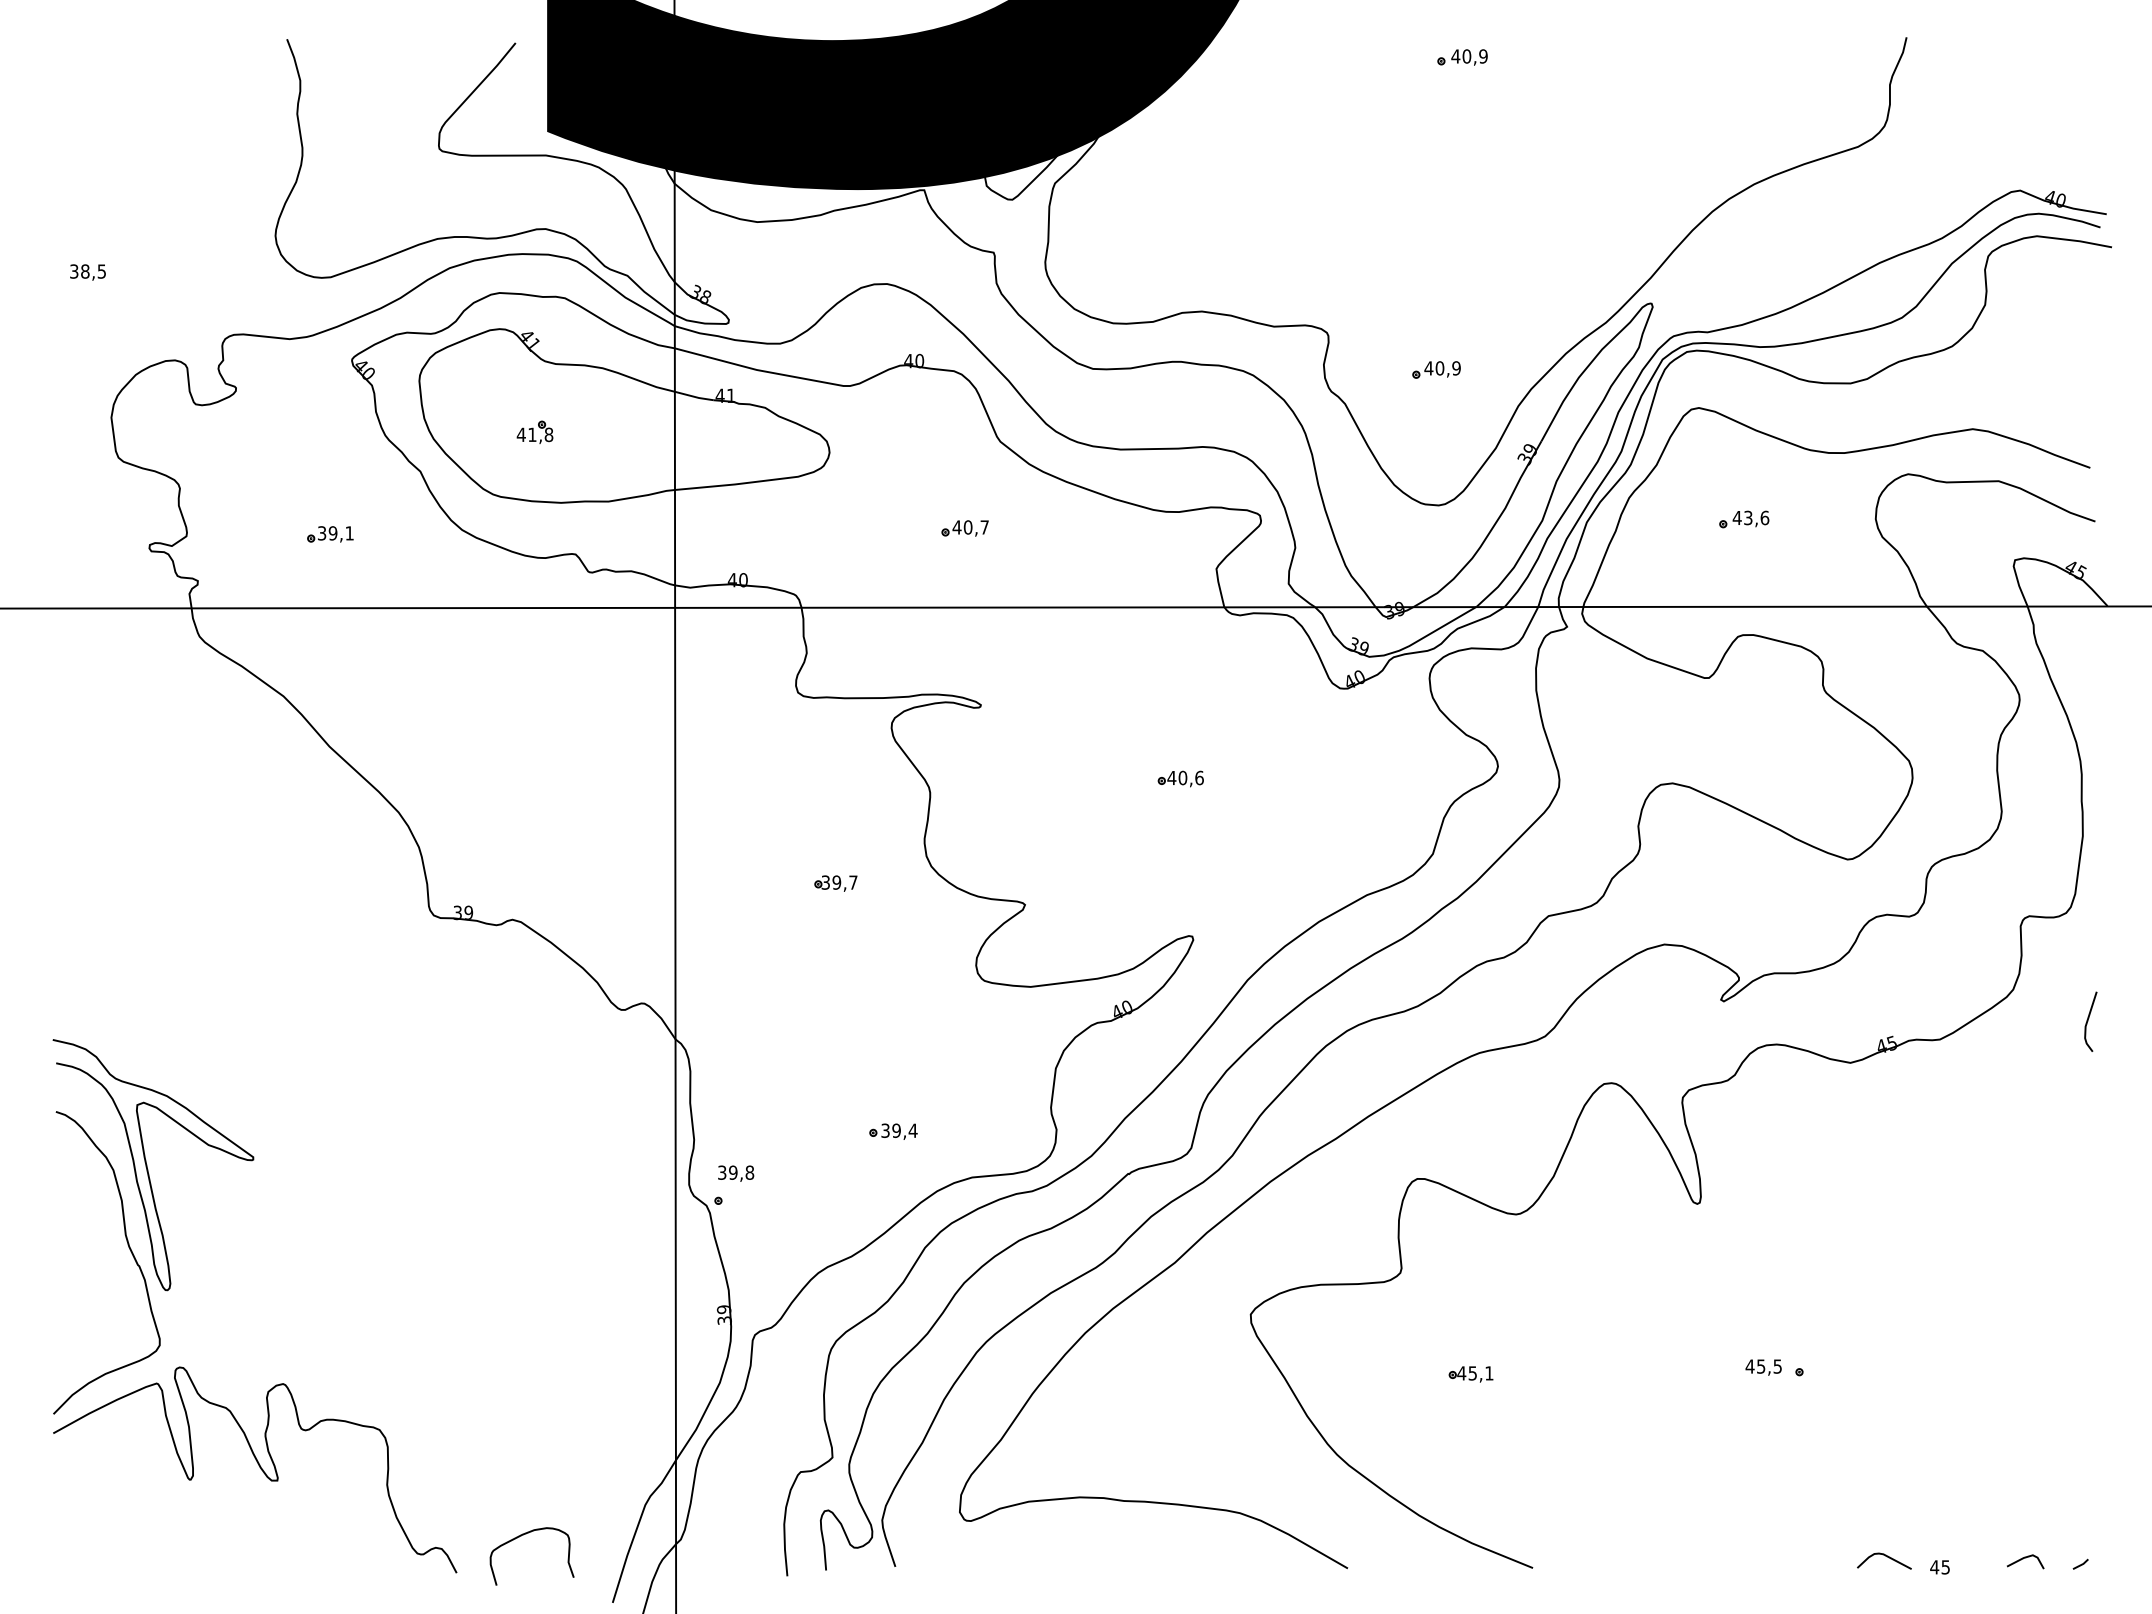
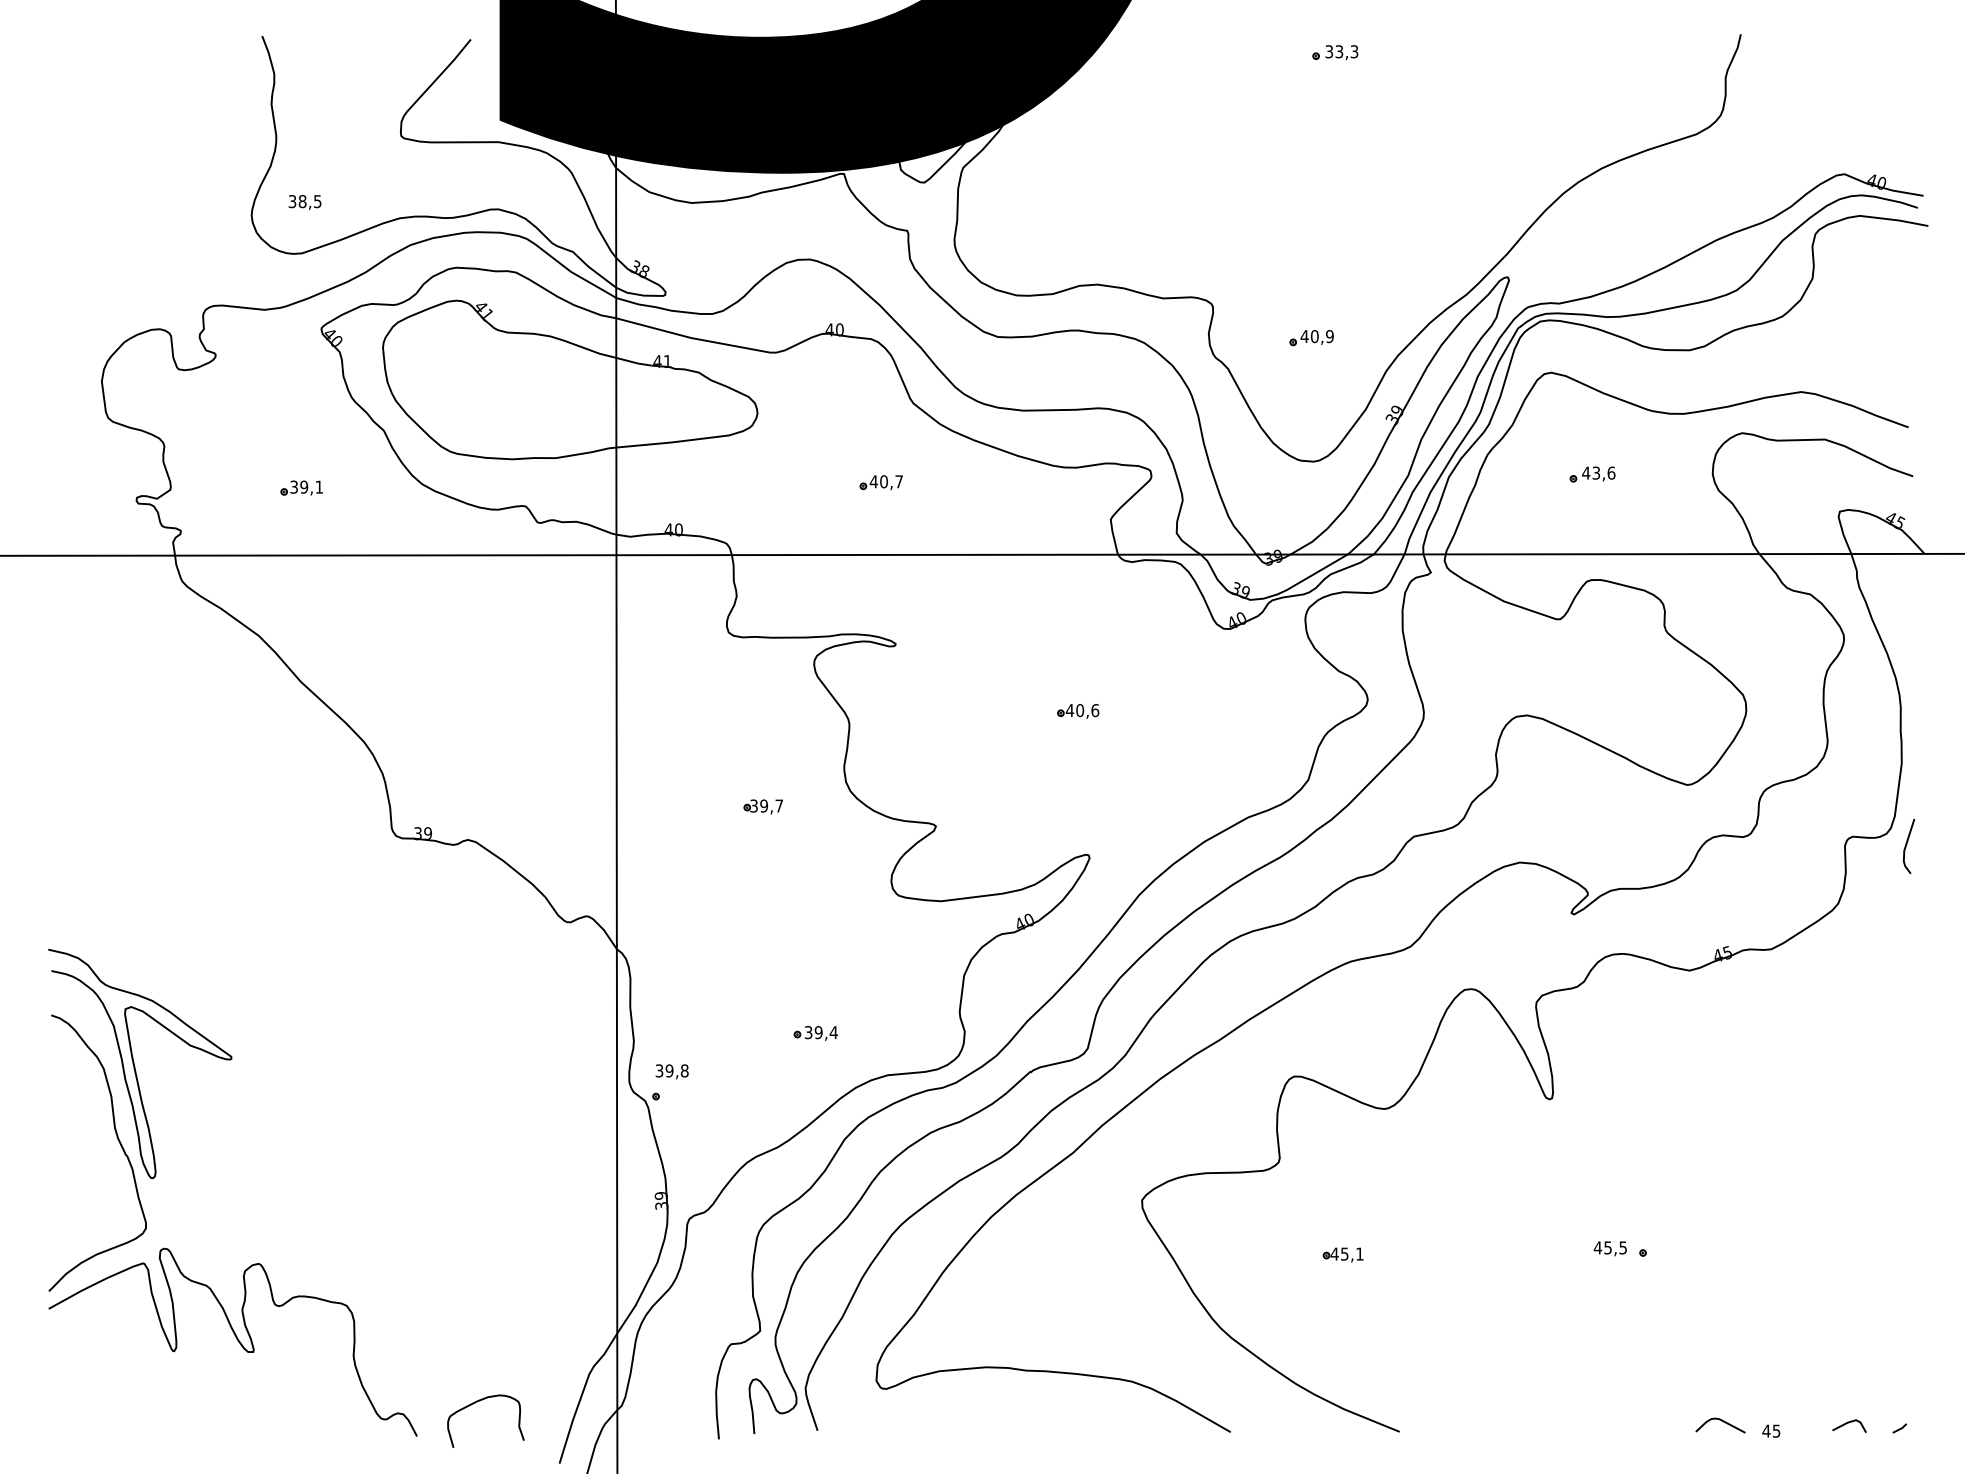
text: (1469, 56) -> (1341, 51), 40,9 -> 33,3
text: (87, 272) -> (304, 202), moved
part: (534, 431) -> (488, 394), removed
line: (2088, 1021) -> (1906, 846), moved

